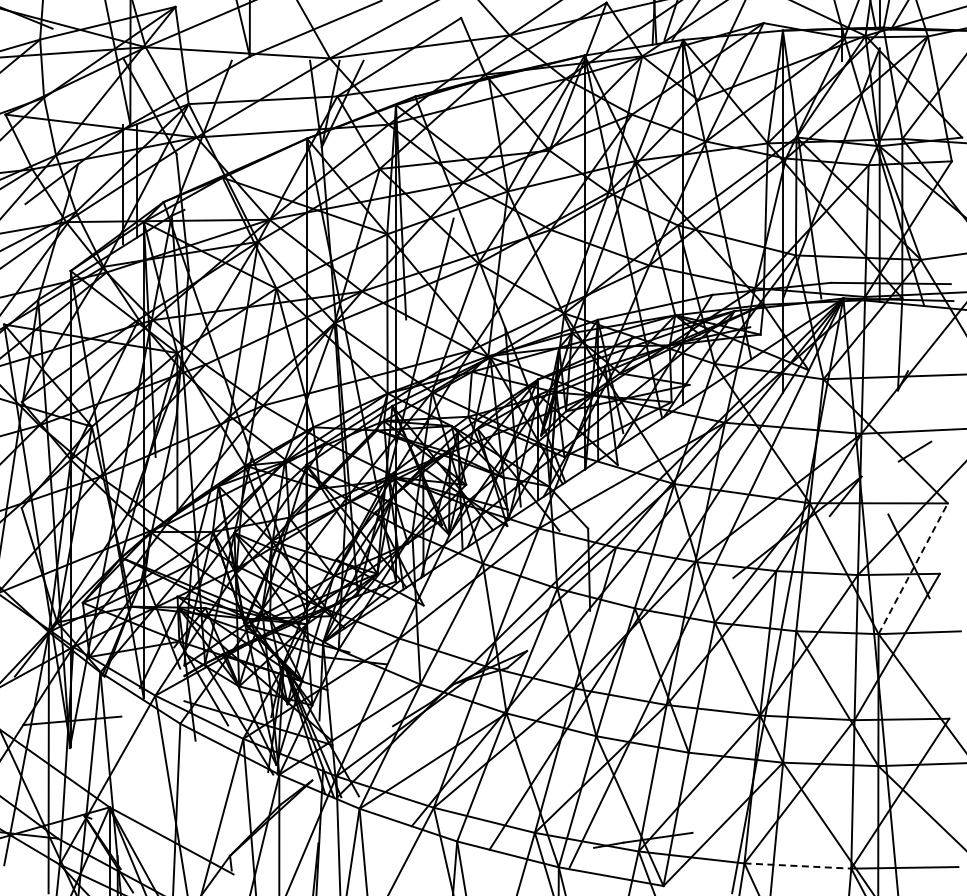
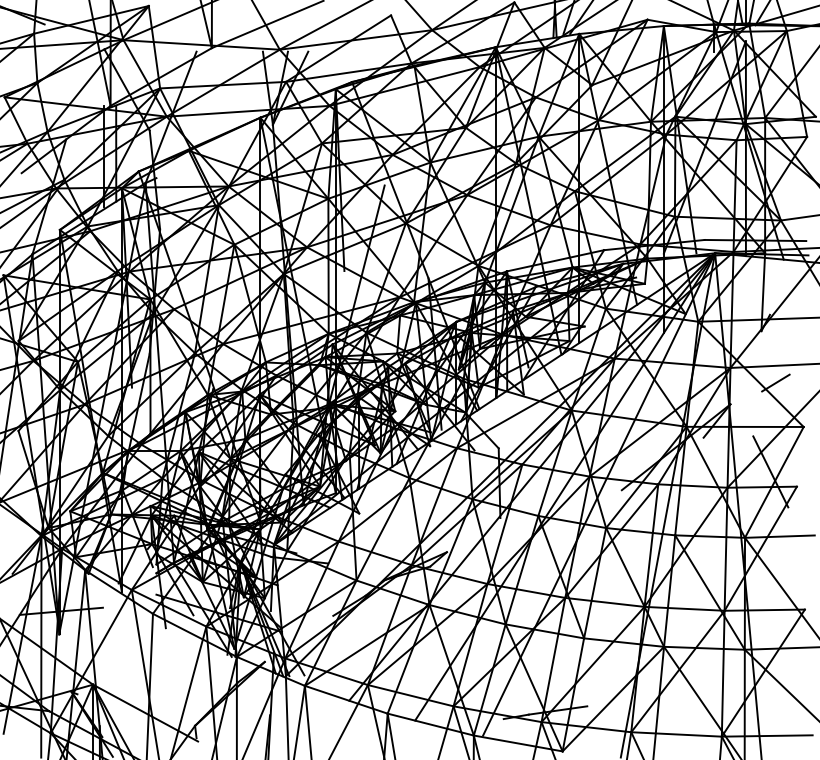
line: (913, 568) -> (774, 482), dashed -> solid
line: (798, 866) -> (677, 734), dashed -> solid

